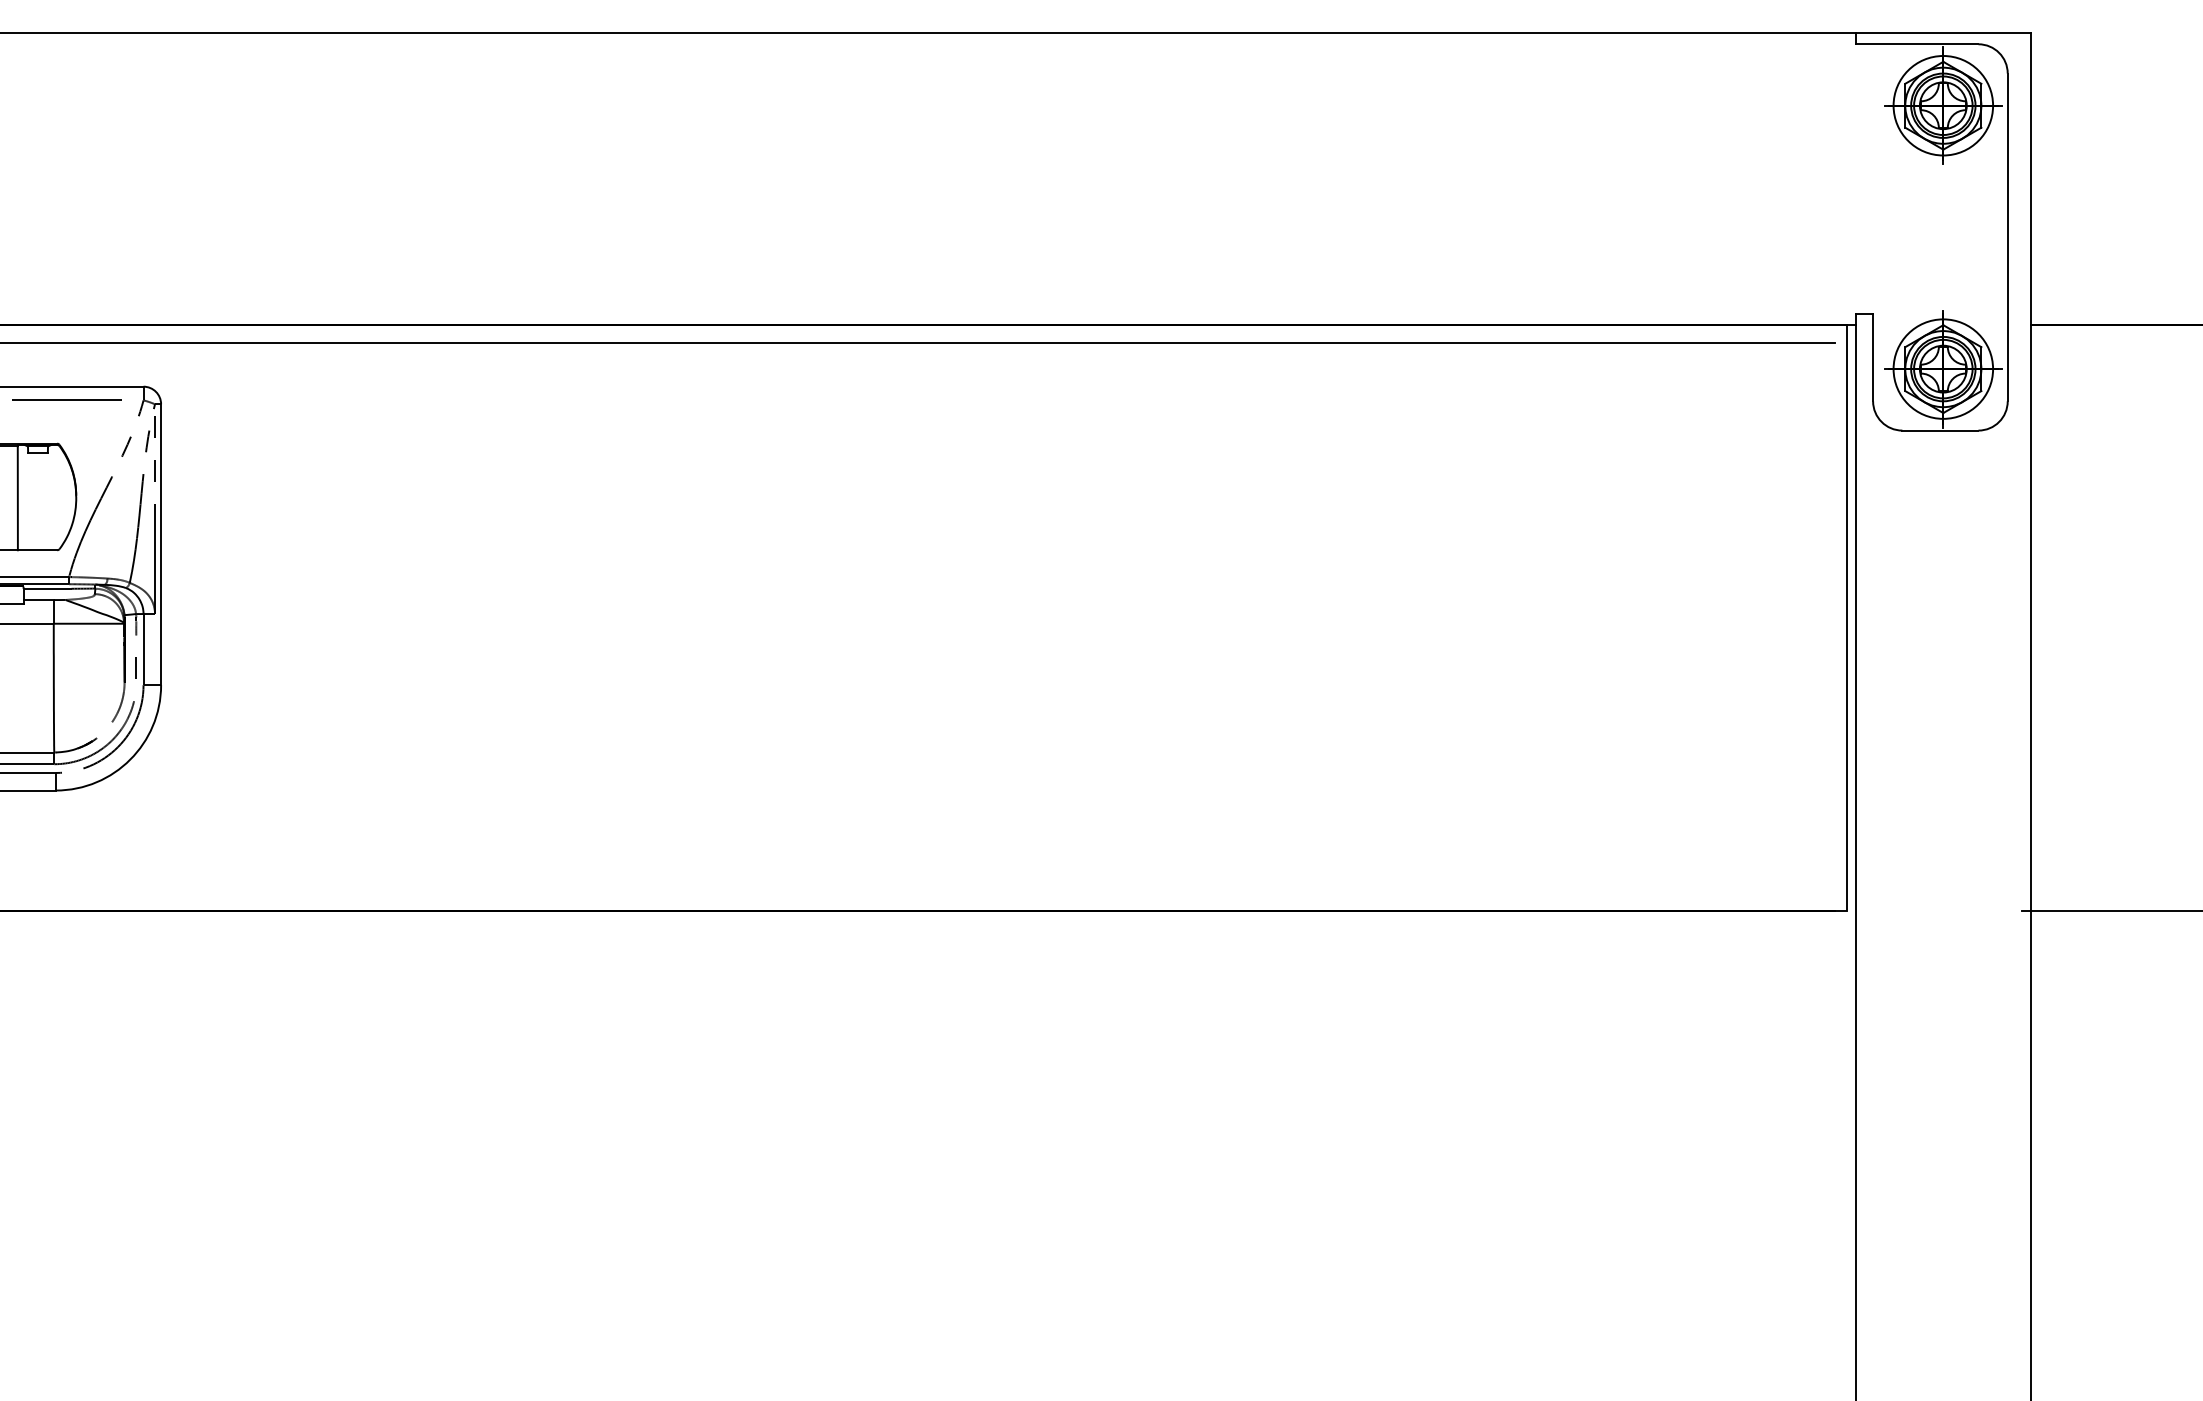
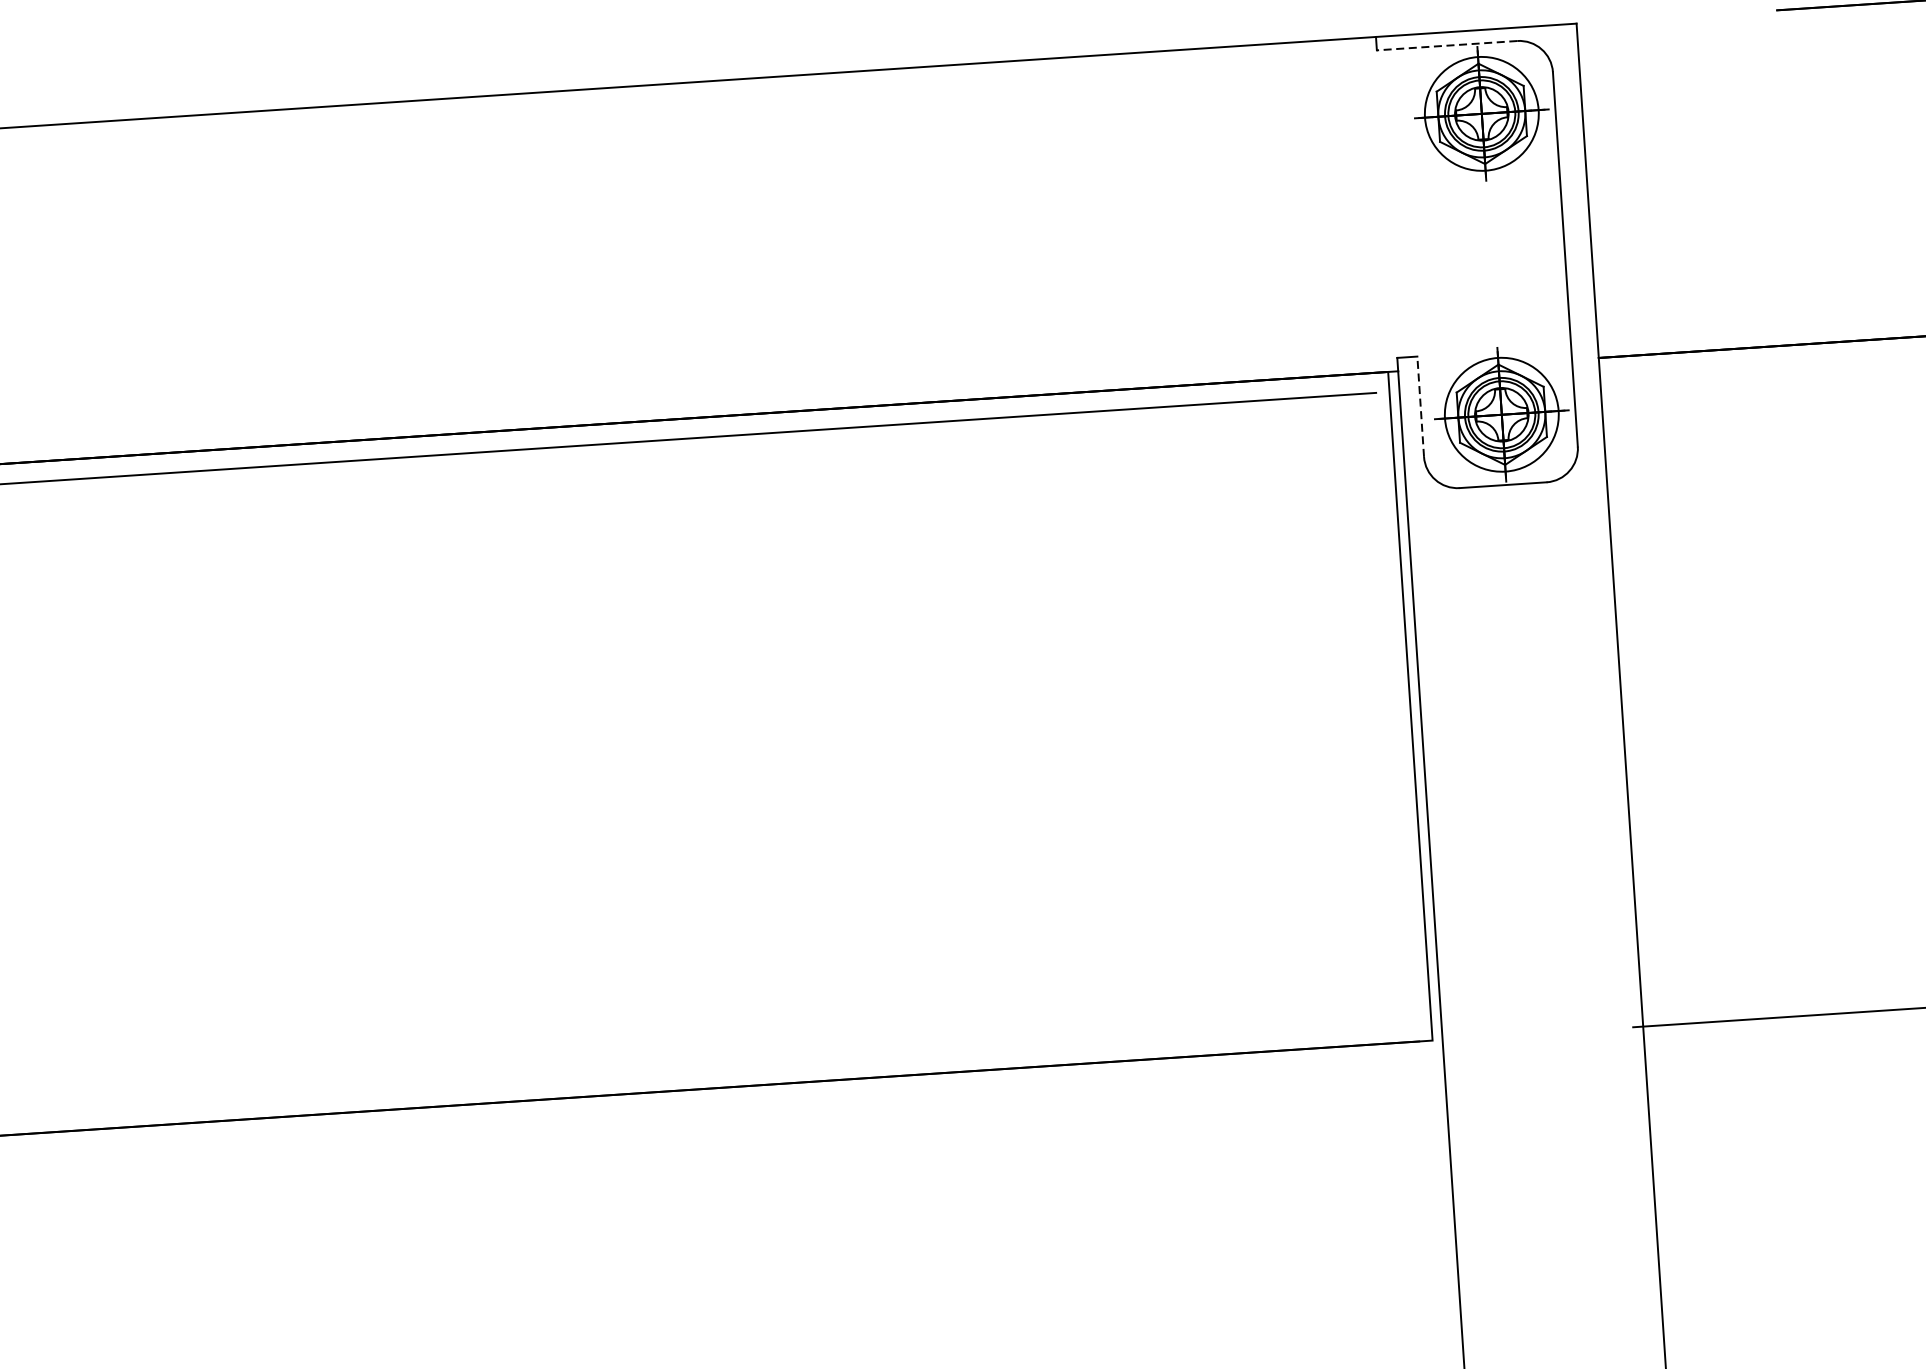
line: (1916, 44) -> (1446, 45), solid -> dashed
line: (1873, 357) -> (1421, 406), solid -> dashed

